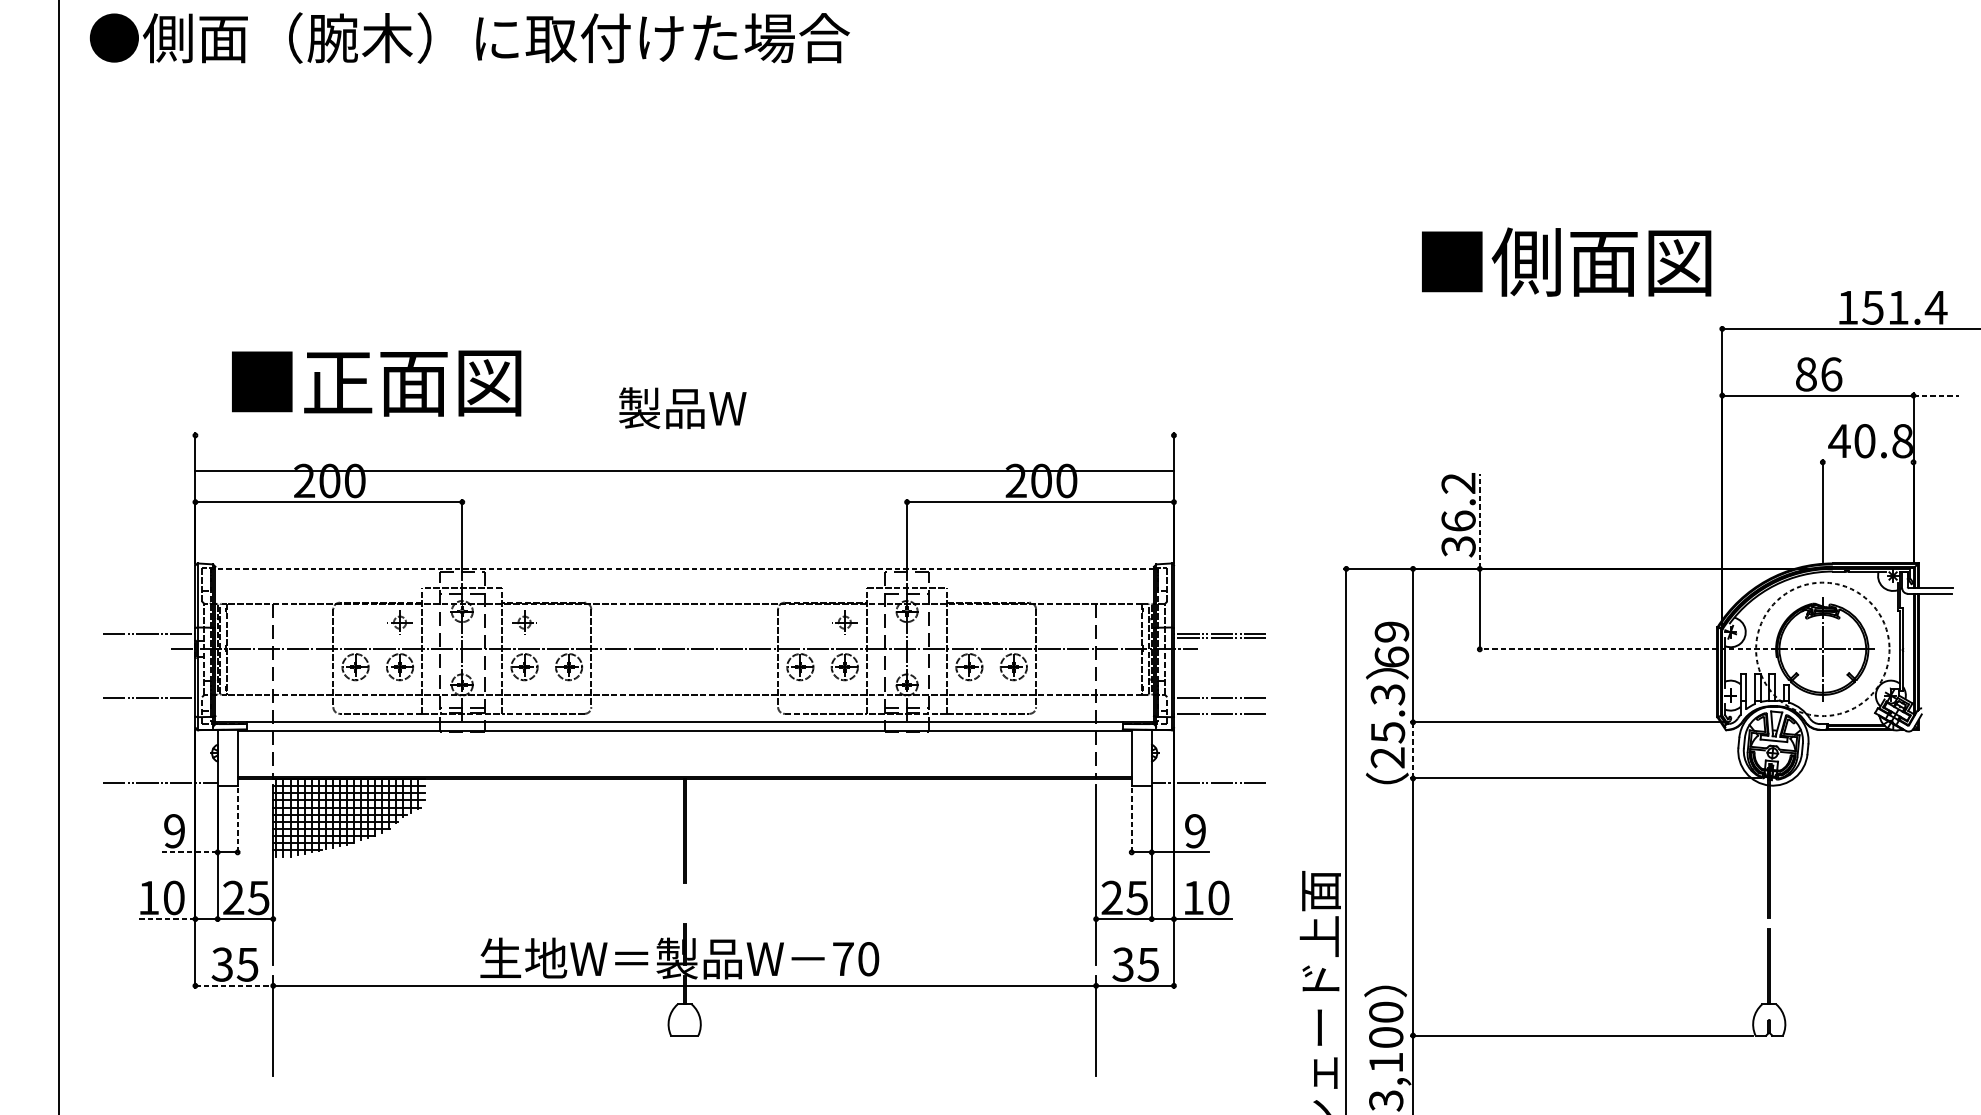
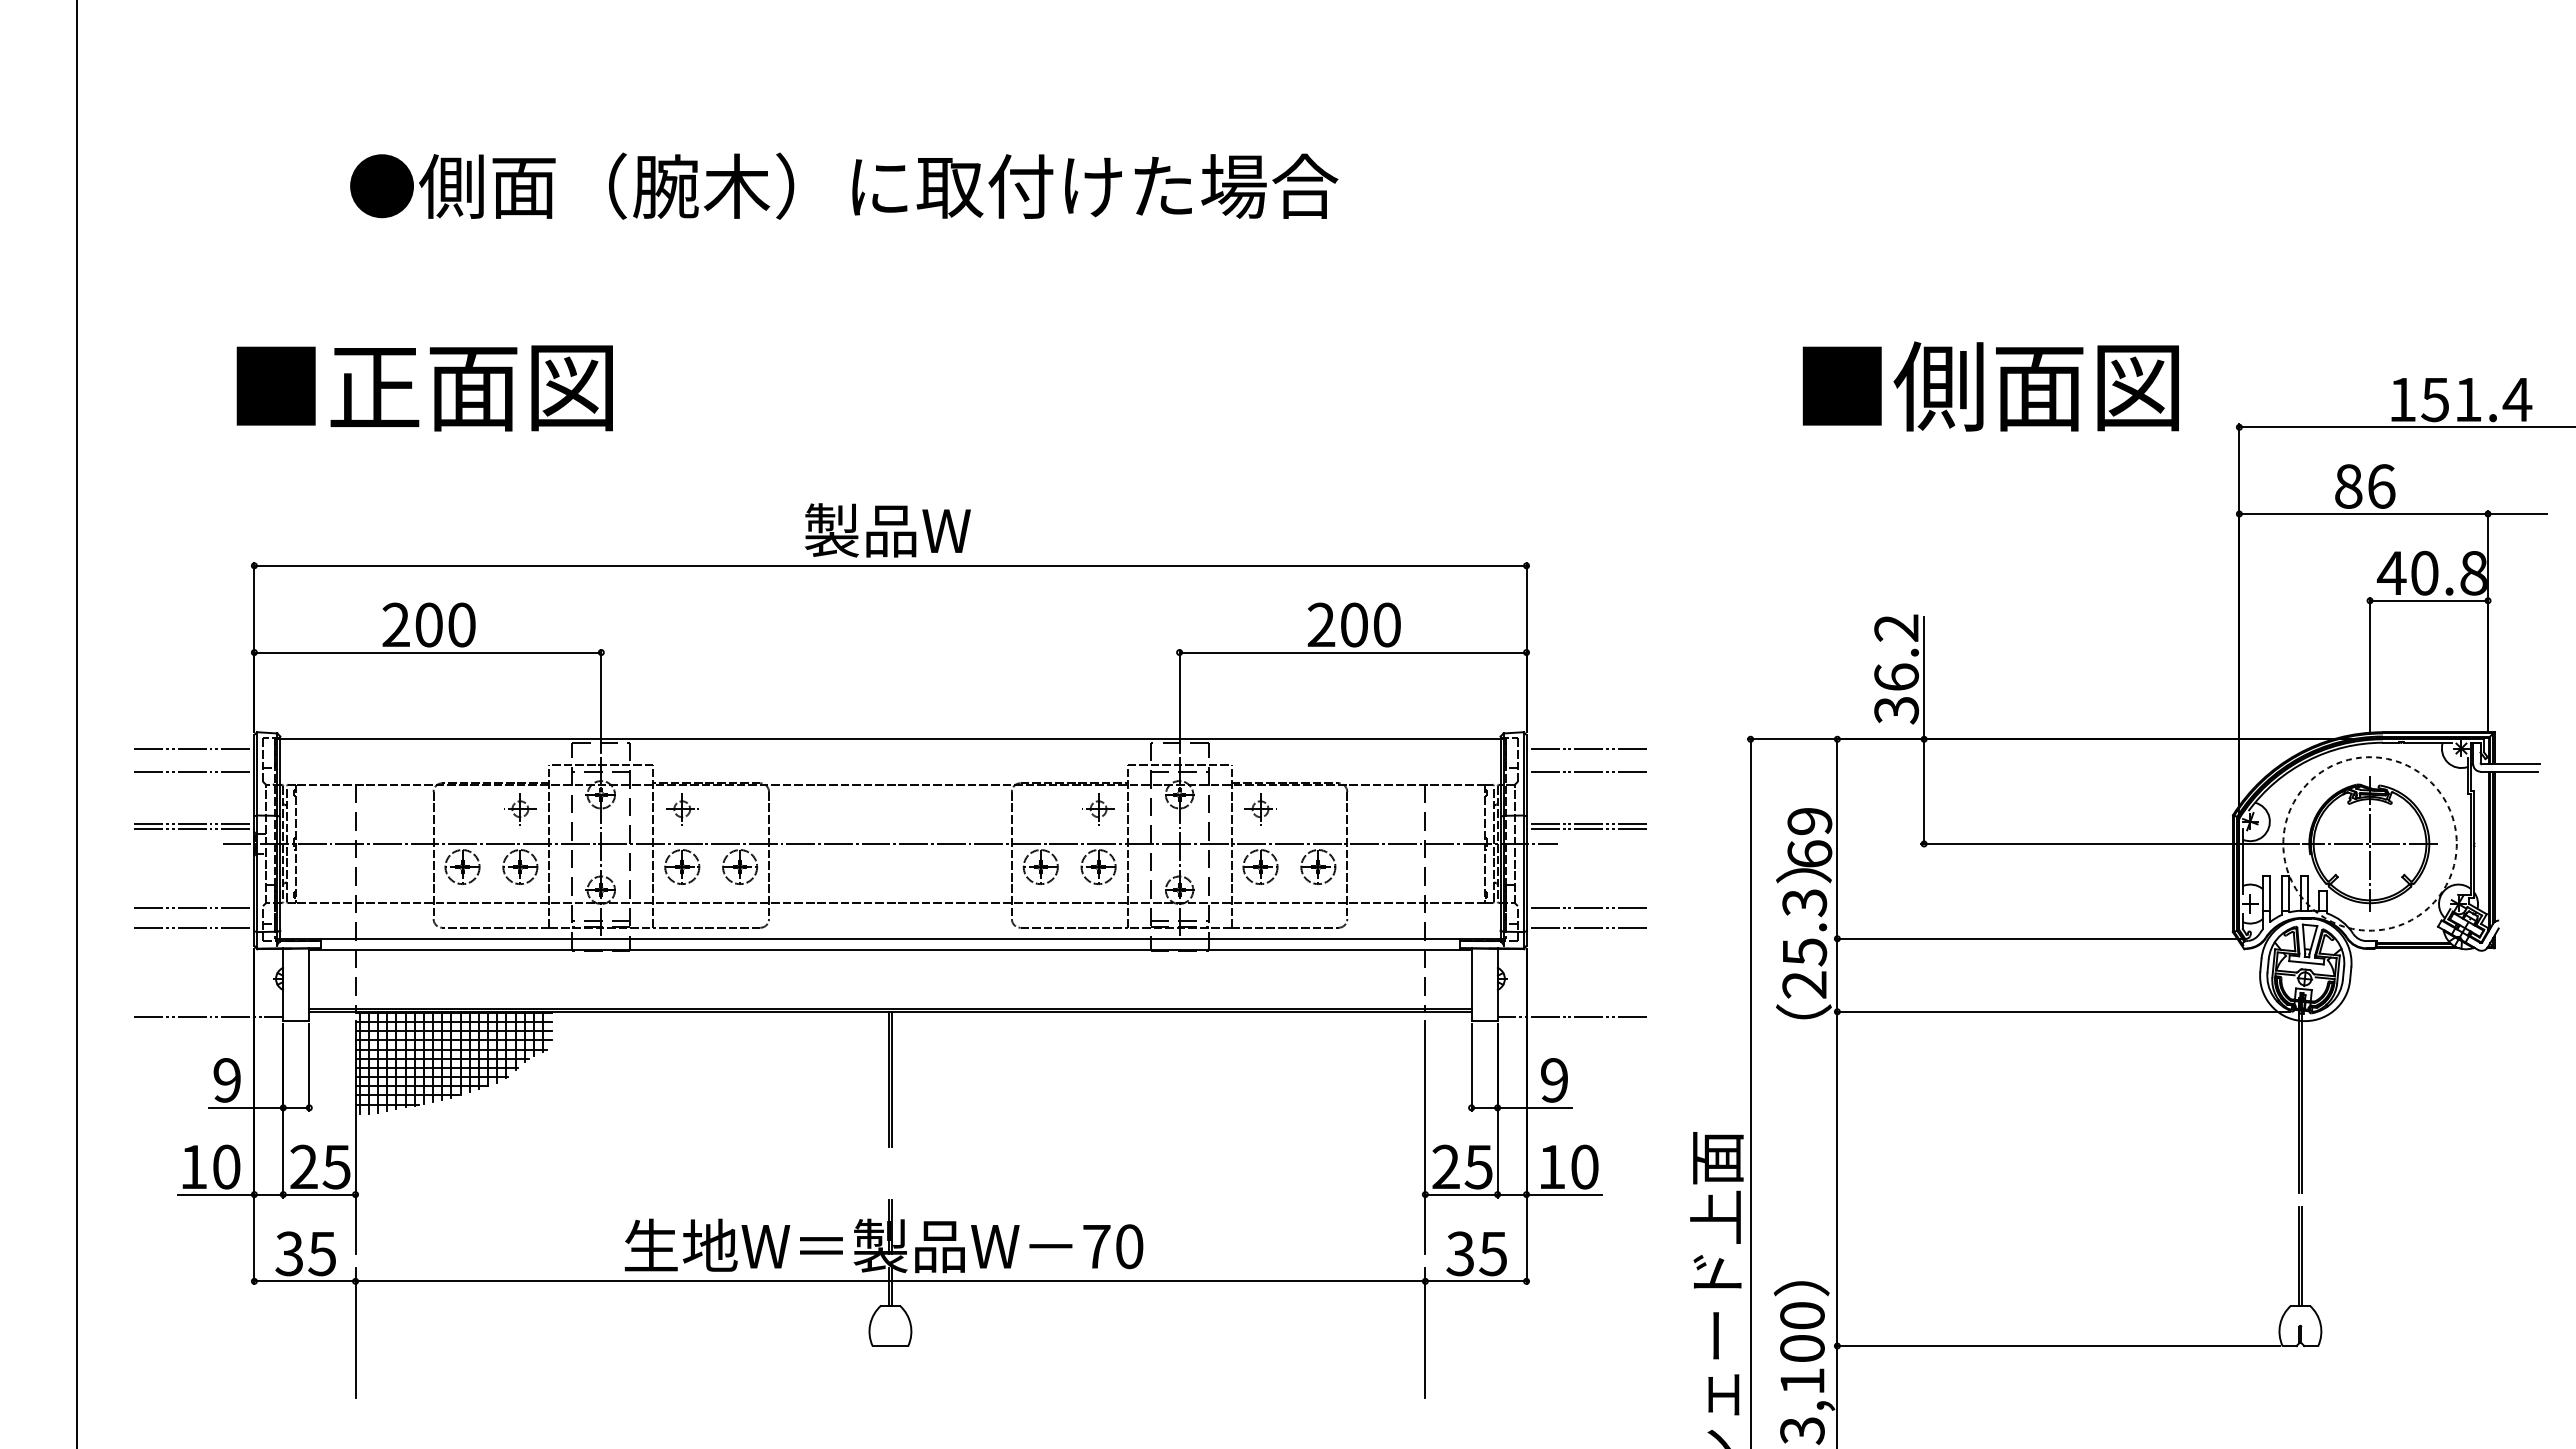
text: (470, 37) -> (844, 185), moved
text: (1566, 262) -> (1990, 386), moved
text: (376, 383) -> (424, 388), moved
line: (1937, 395) -> (2518, 514), dashed -> solid
line: (1868, 462) -> (2429, 600), added
line: (684, 470) -> (890, 565), moved
line: (1480, 521) -> (1924, 677), dashed -> solid
line: (683, 569) -> (889, 739), dashed -> solid
line: (149, 575) -> (194, 748), added
line: (1220, 575) -> (1586, 748), added
line: (149, 593) -> (194, 771), added
line: (1220, 593) -> (1586, 771), added
part: (969, 622) -> (1260, 809), added
line: (149, 638) -> (194, 829), added
line: (1623, 649) -> (2110, 843), dashed -> solid
line: (149, 713) -> (194, 927), added
line: (1413, 750) -> (1837, 975), dashed -> solid
line: (237, 821) -> (309, 1067), dashed -> solid
line: (1131, 821) -> (1471, 1067), dashed -> solid
line: (188, 852) -> (245, 1107), dashed -> solid
line: (166, 919) -> (216, 1194), dashed -> solid
line: (233, 985) -> (304, 1281), dashed -> solid

